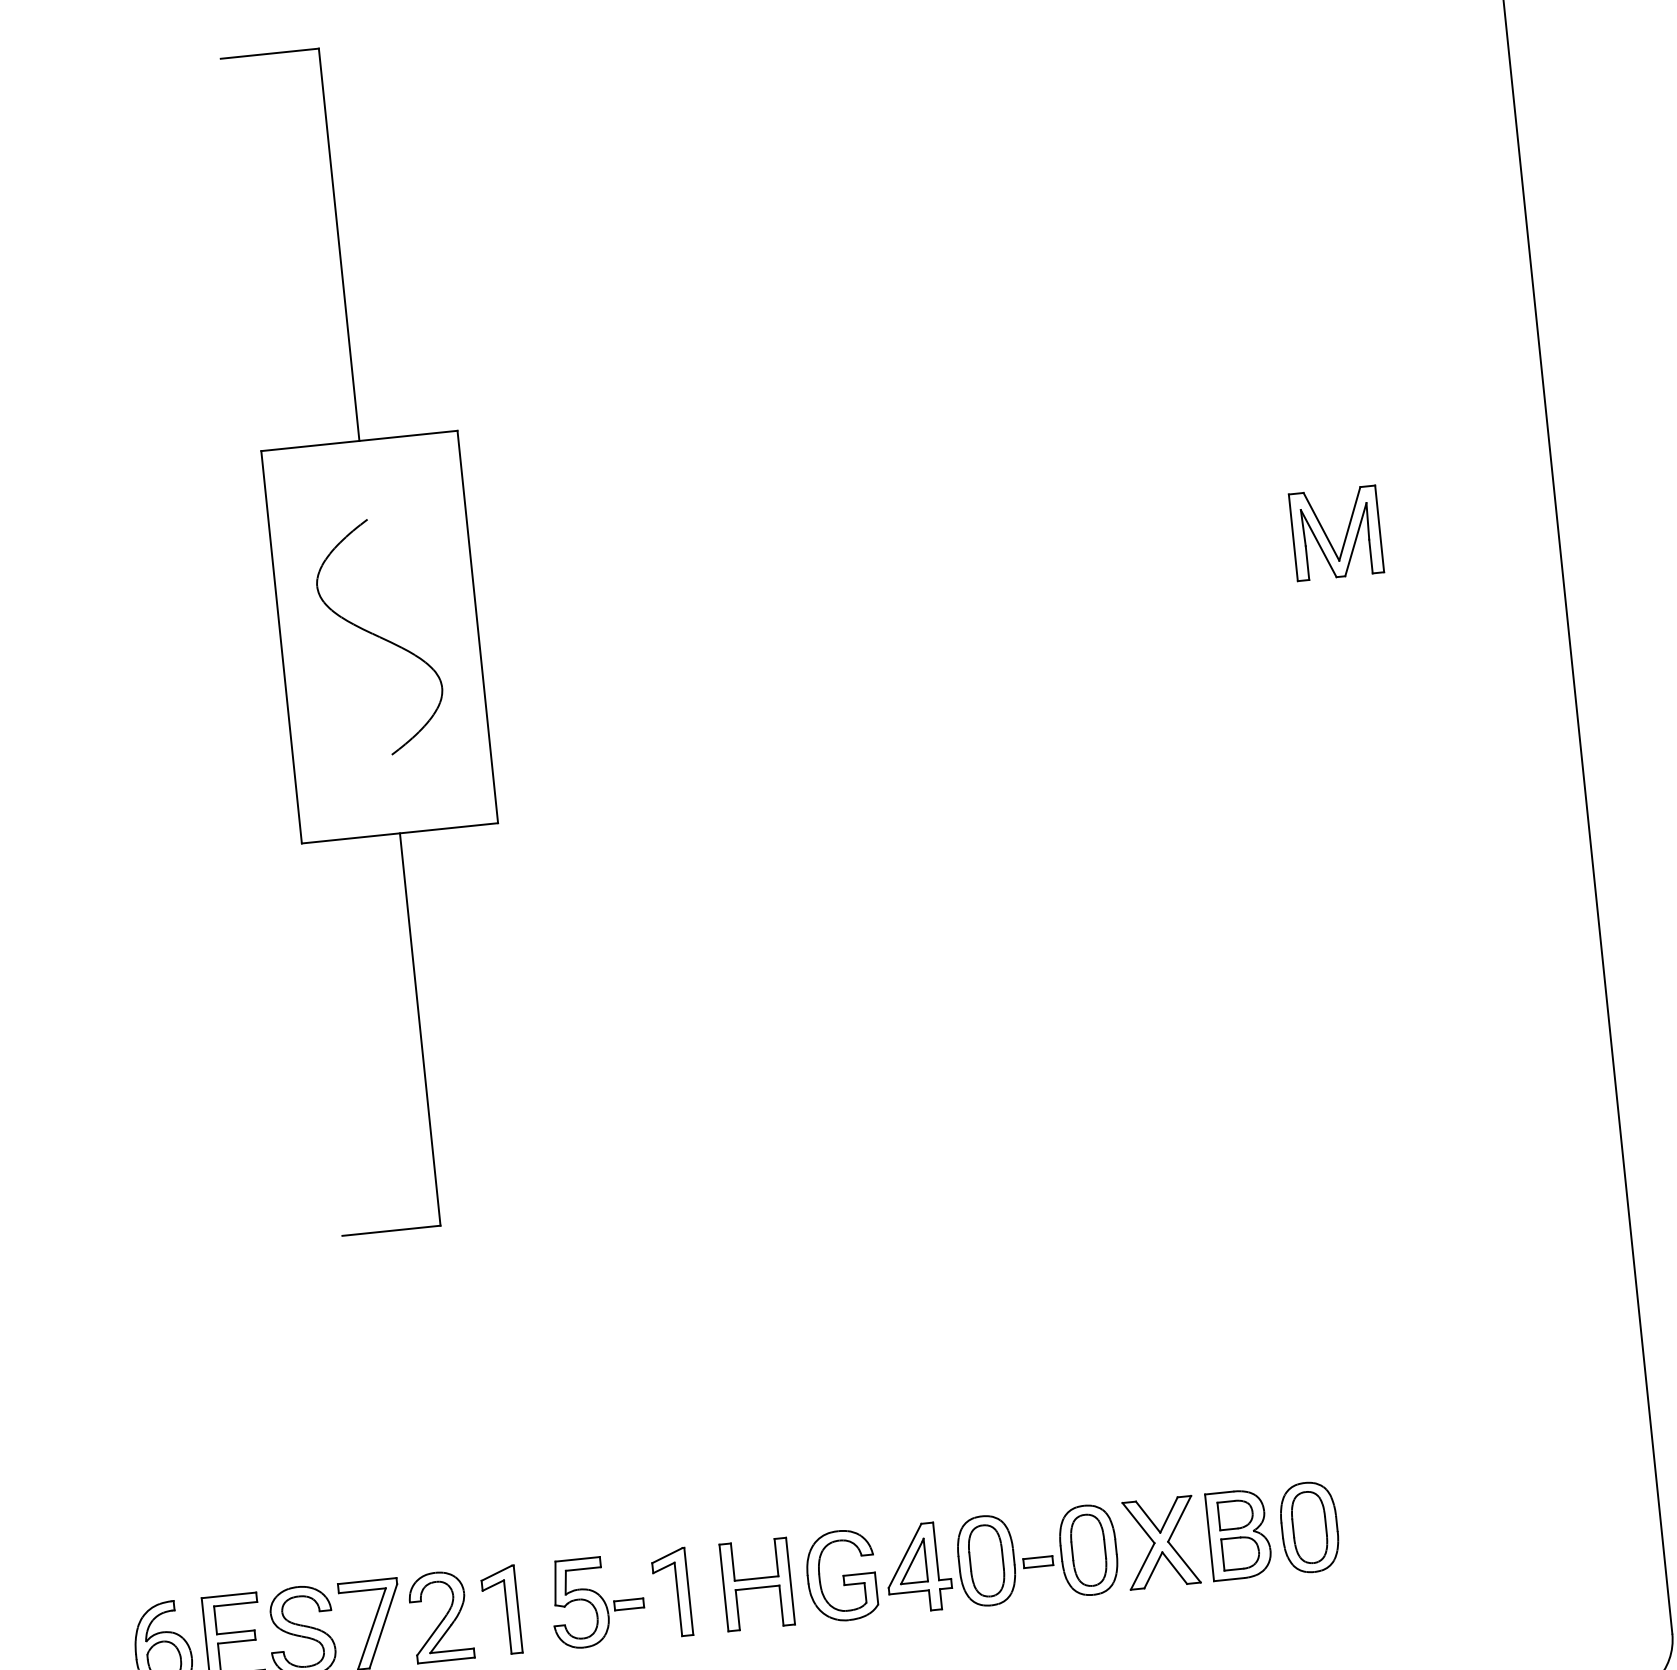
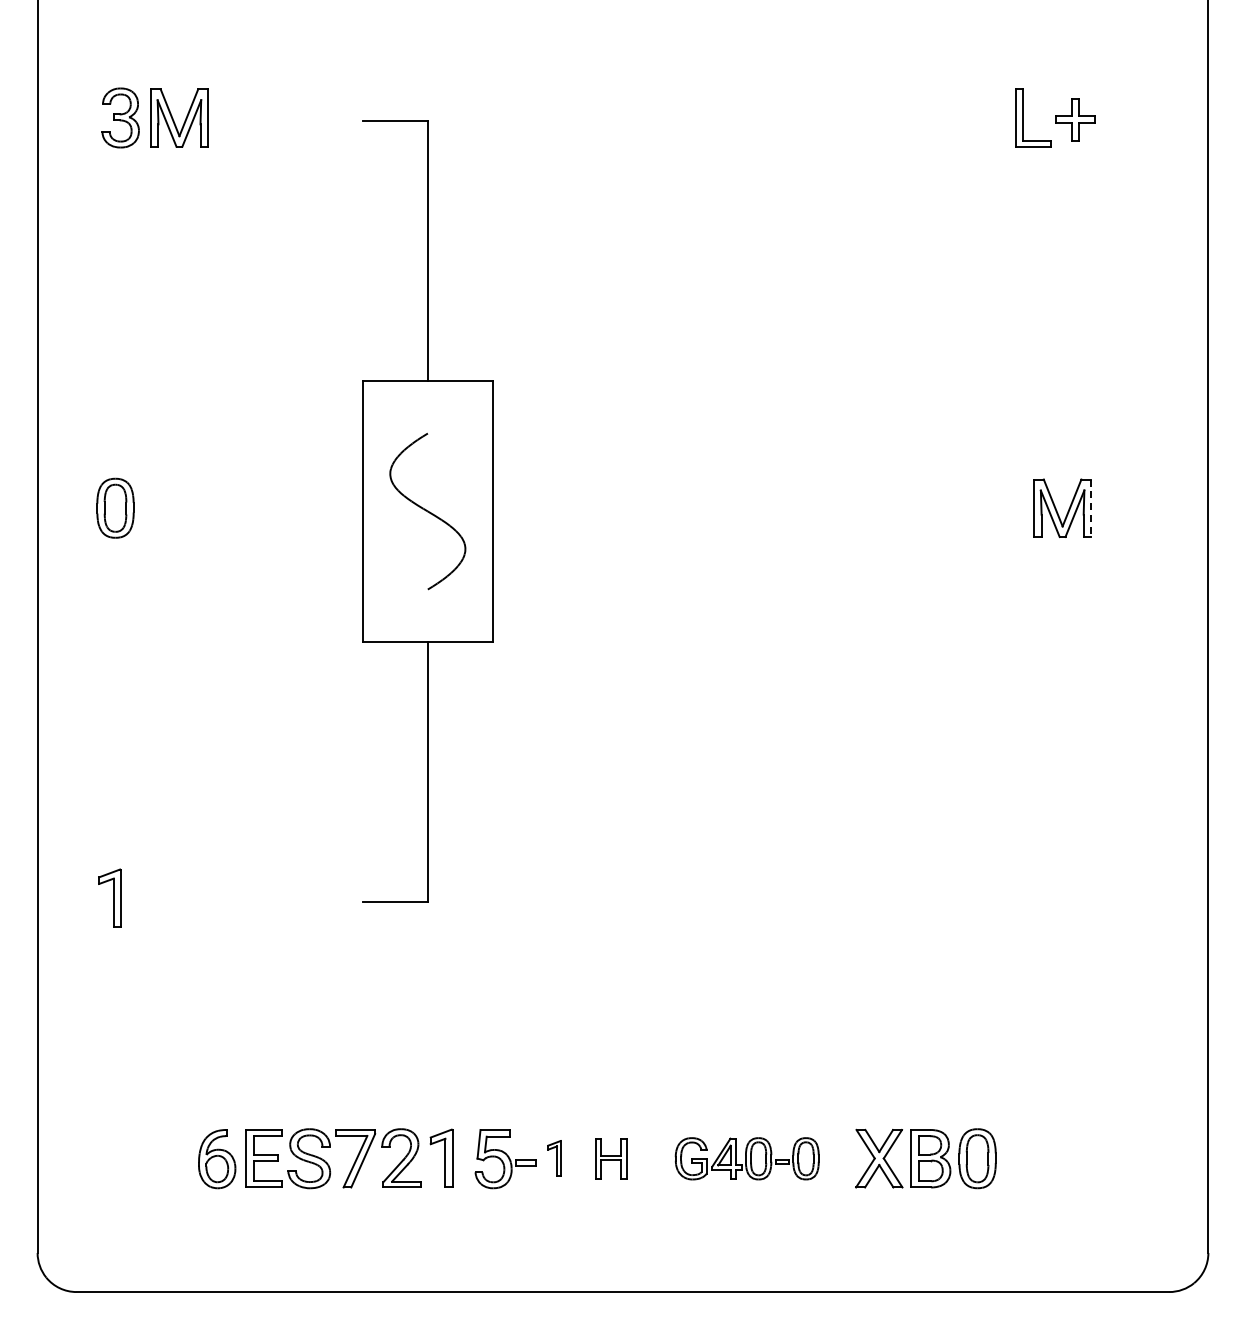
line: (1380, 529) -> (1091, 508), solid -> dashed
part: (962, 1563) -> (747, 1158), size x0.7
part: (755, 1584) -> (610, 1158), size x0.7
part: (671, 1591) -> (554, 1157), size x0.6

